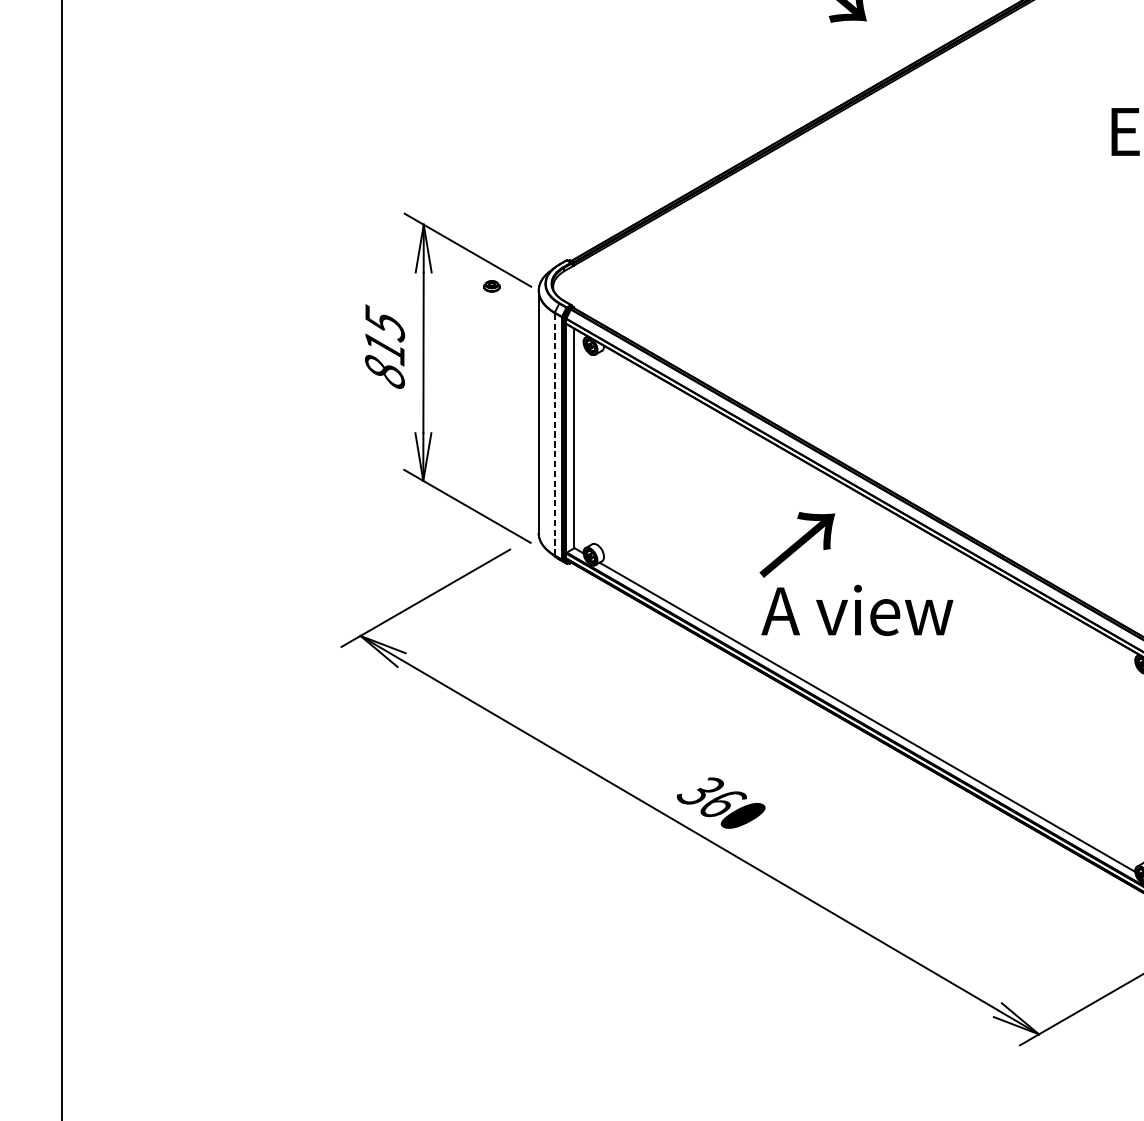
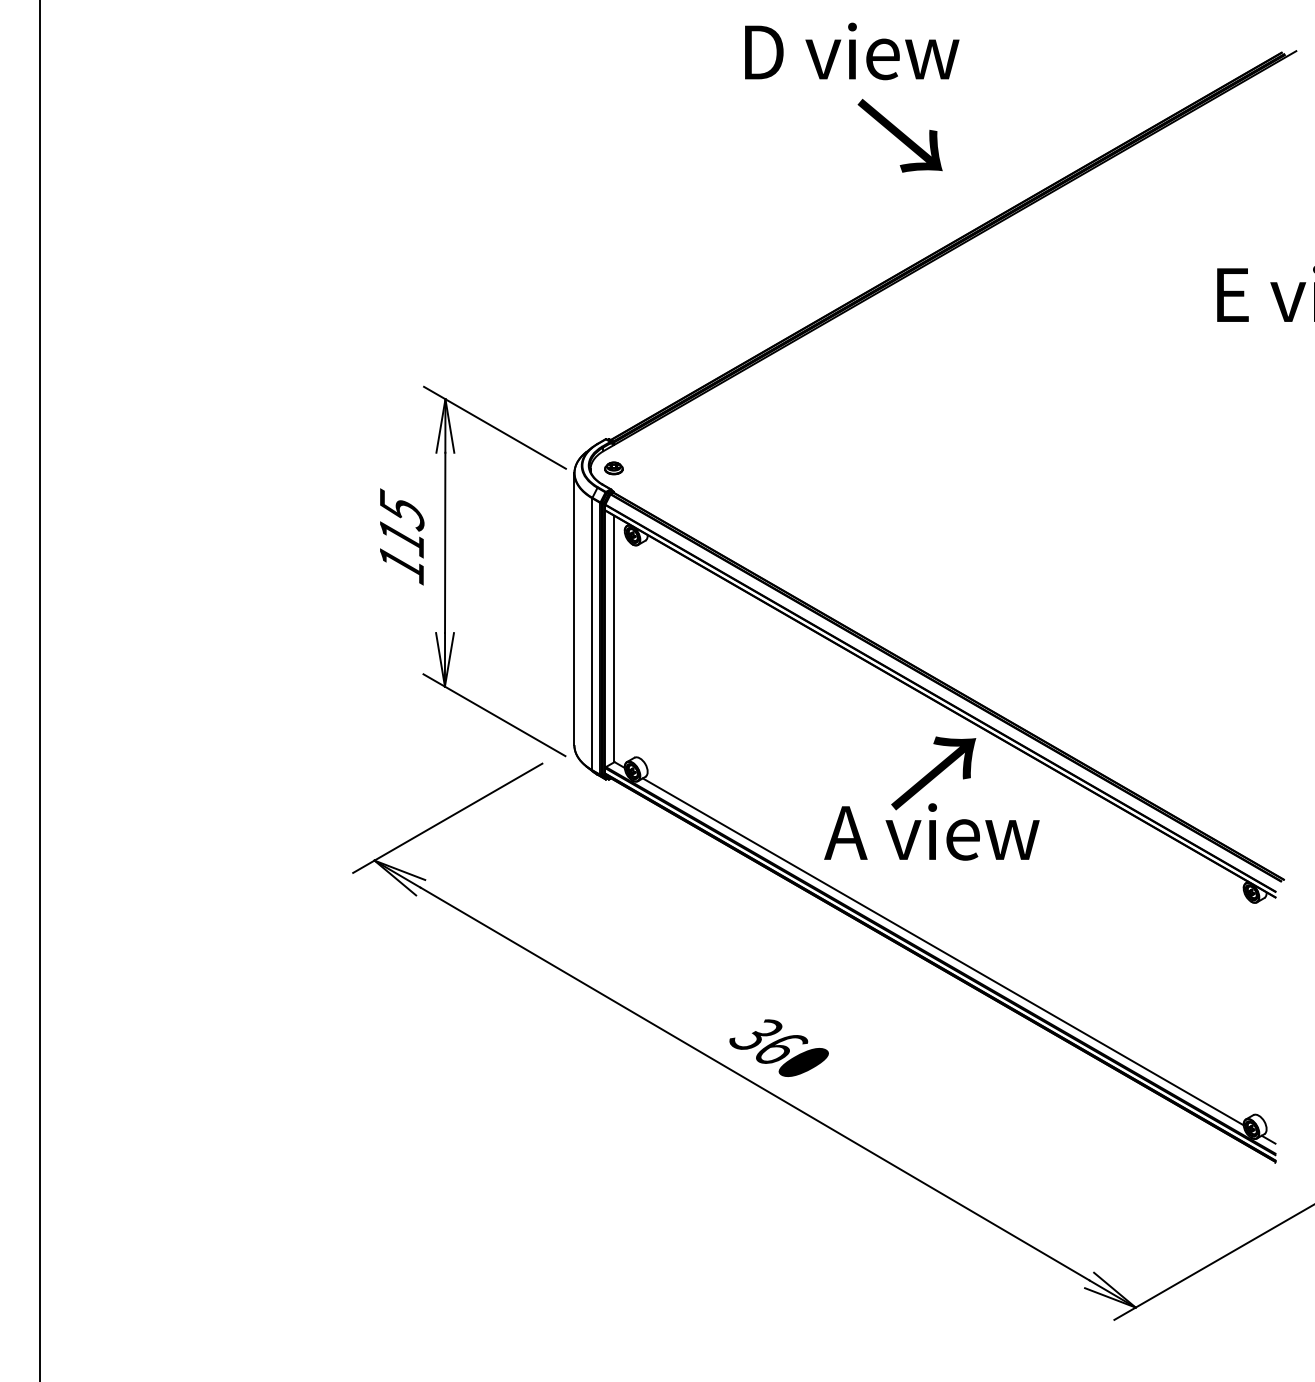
part: (491, 286) -> (613, 468), moved
text: (384, 372) -> (401, 565), 815 -> 115
line: (554, 434) -> (592, 634), dashed -> solid
text: (797, 544) -> (933, 773), moved

